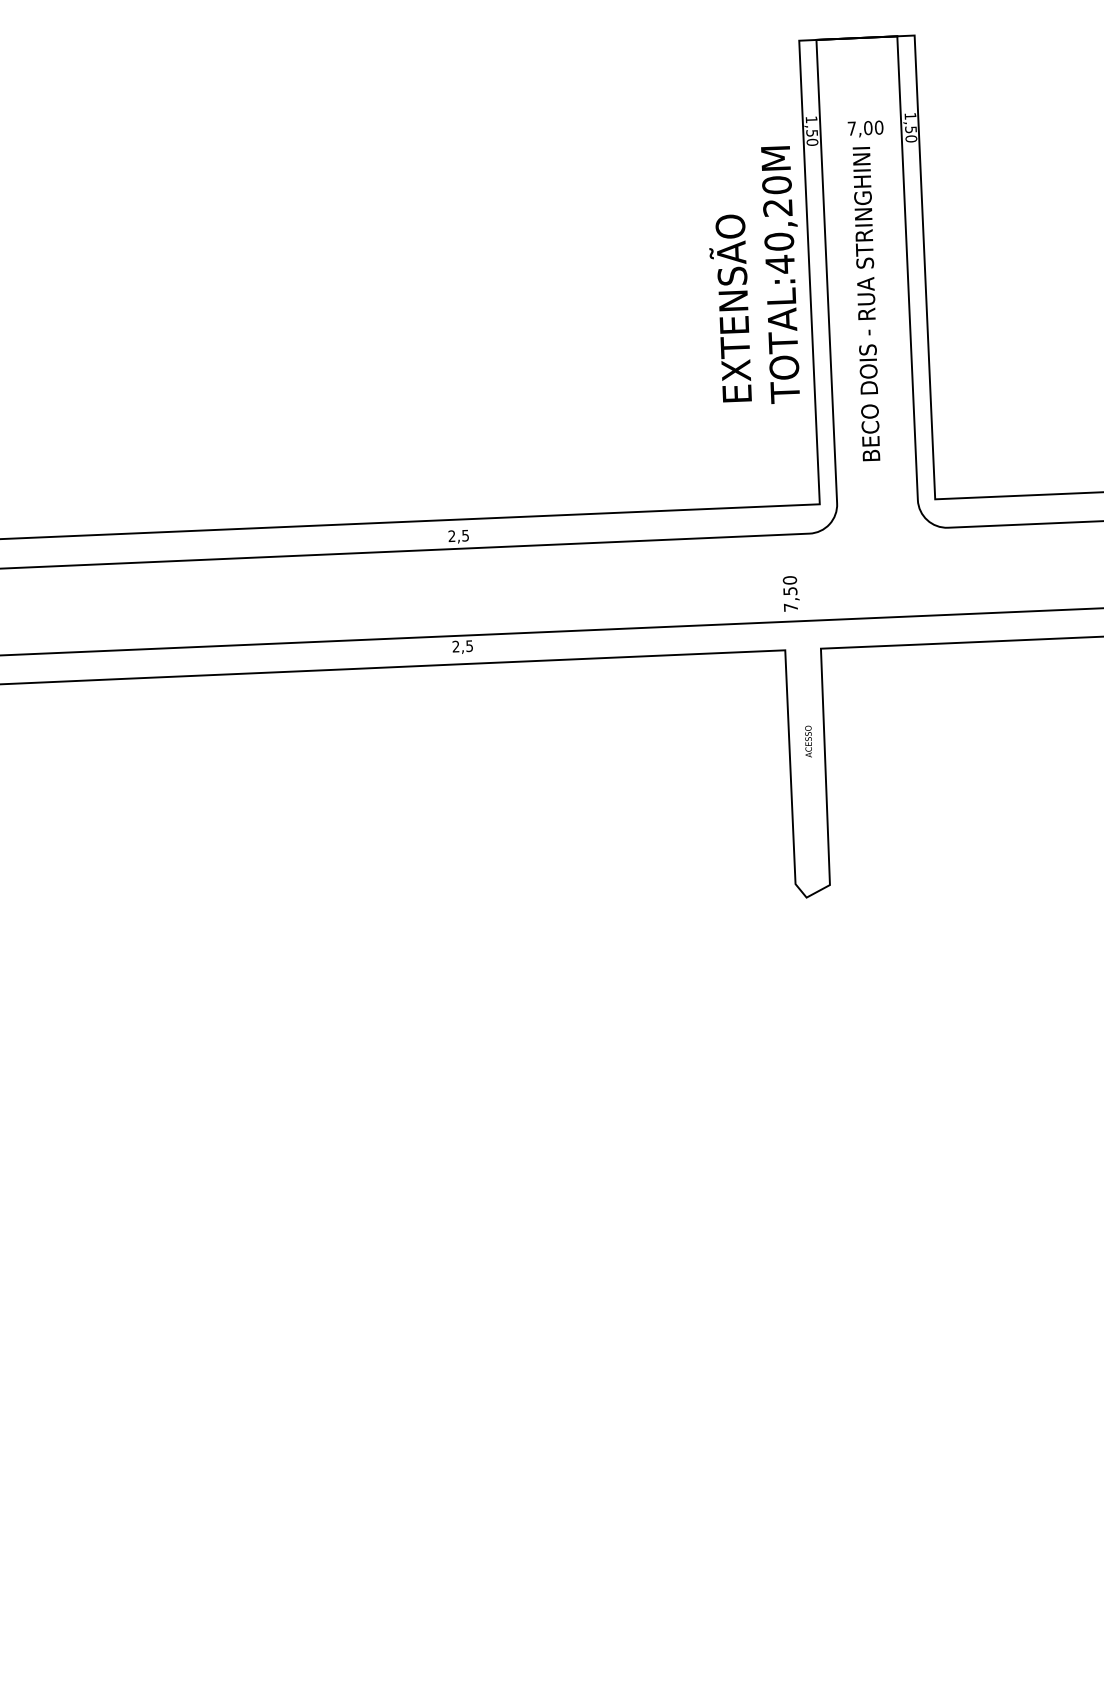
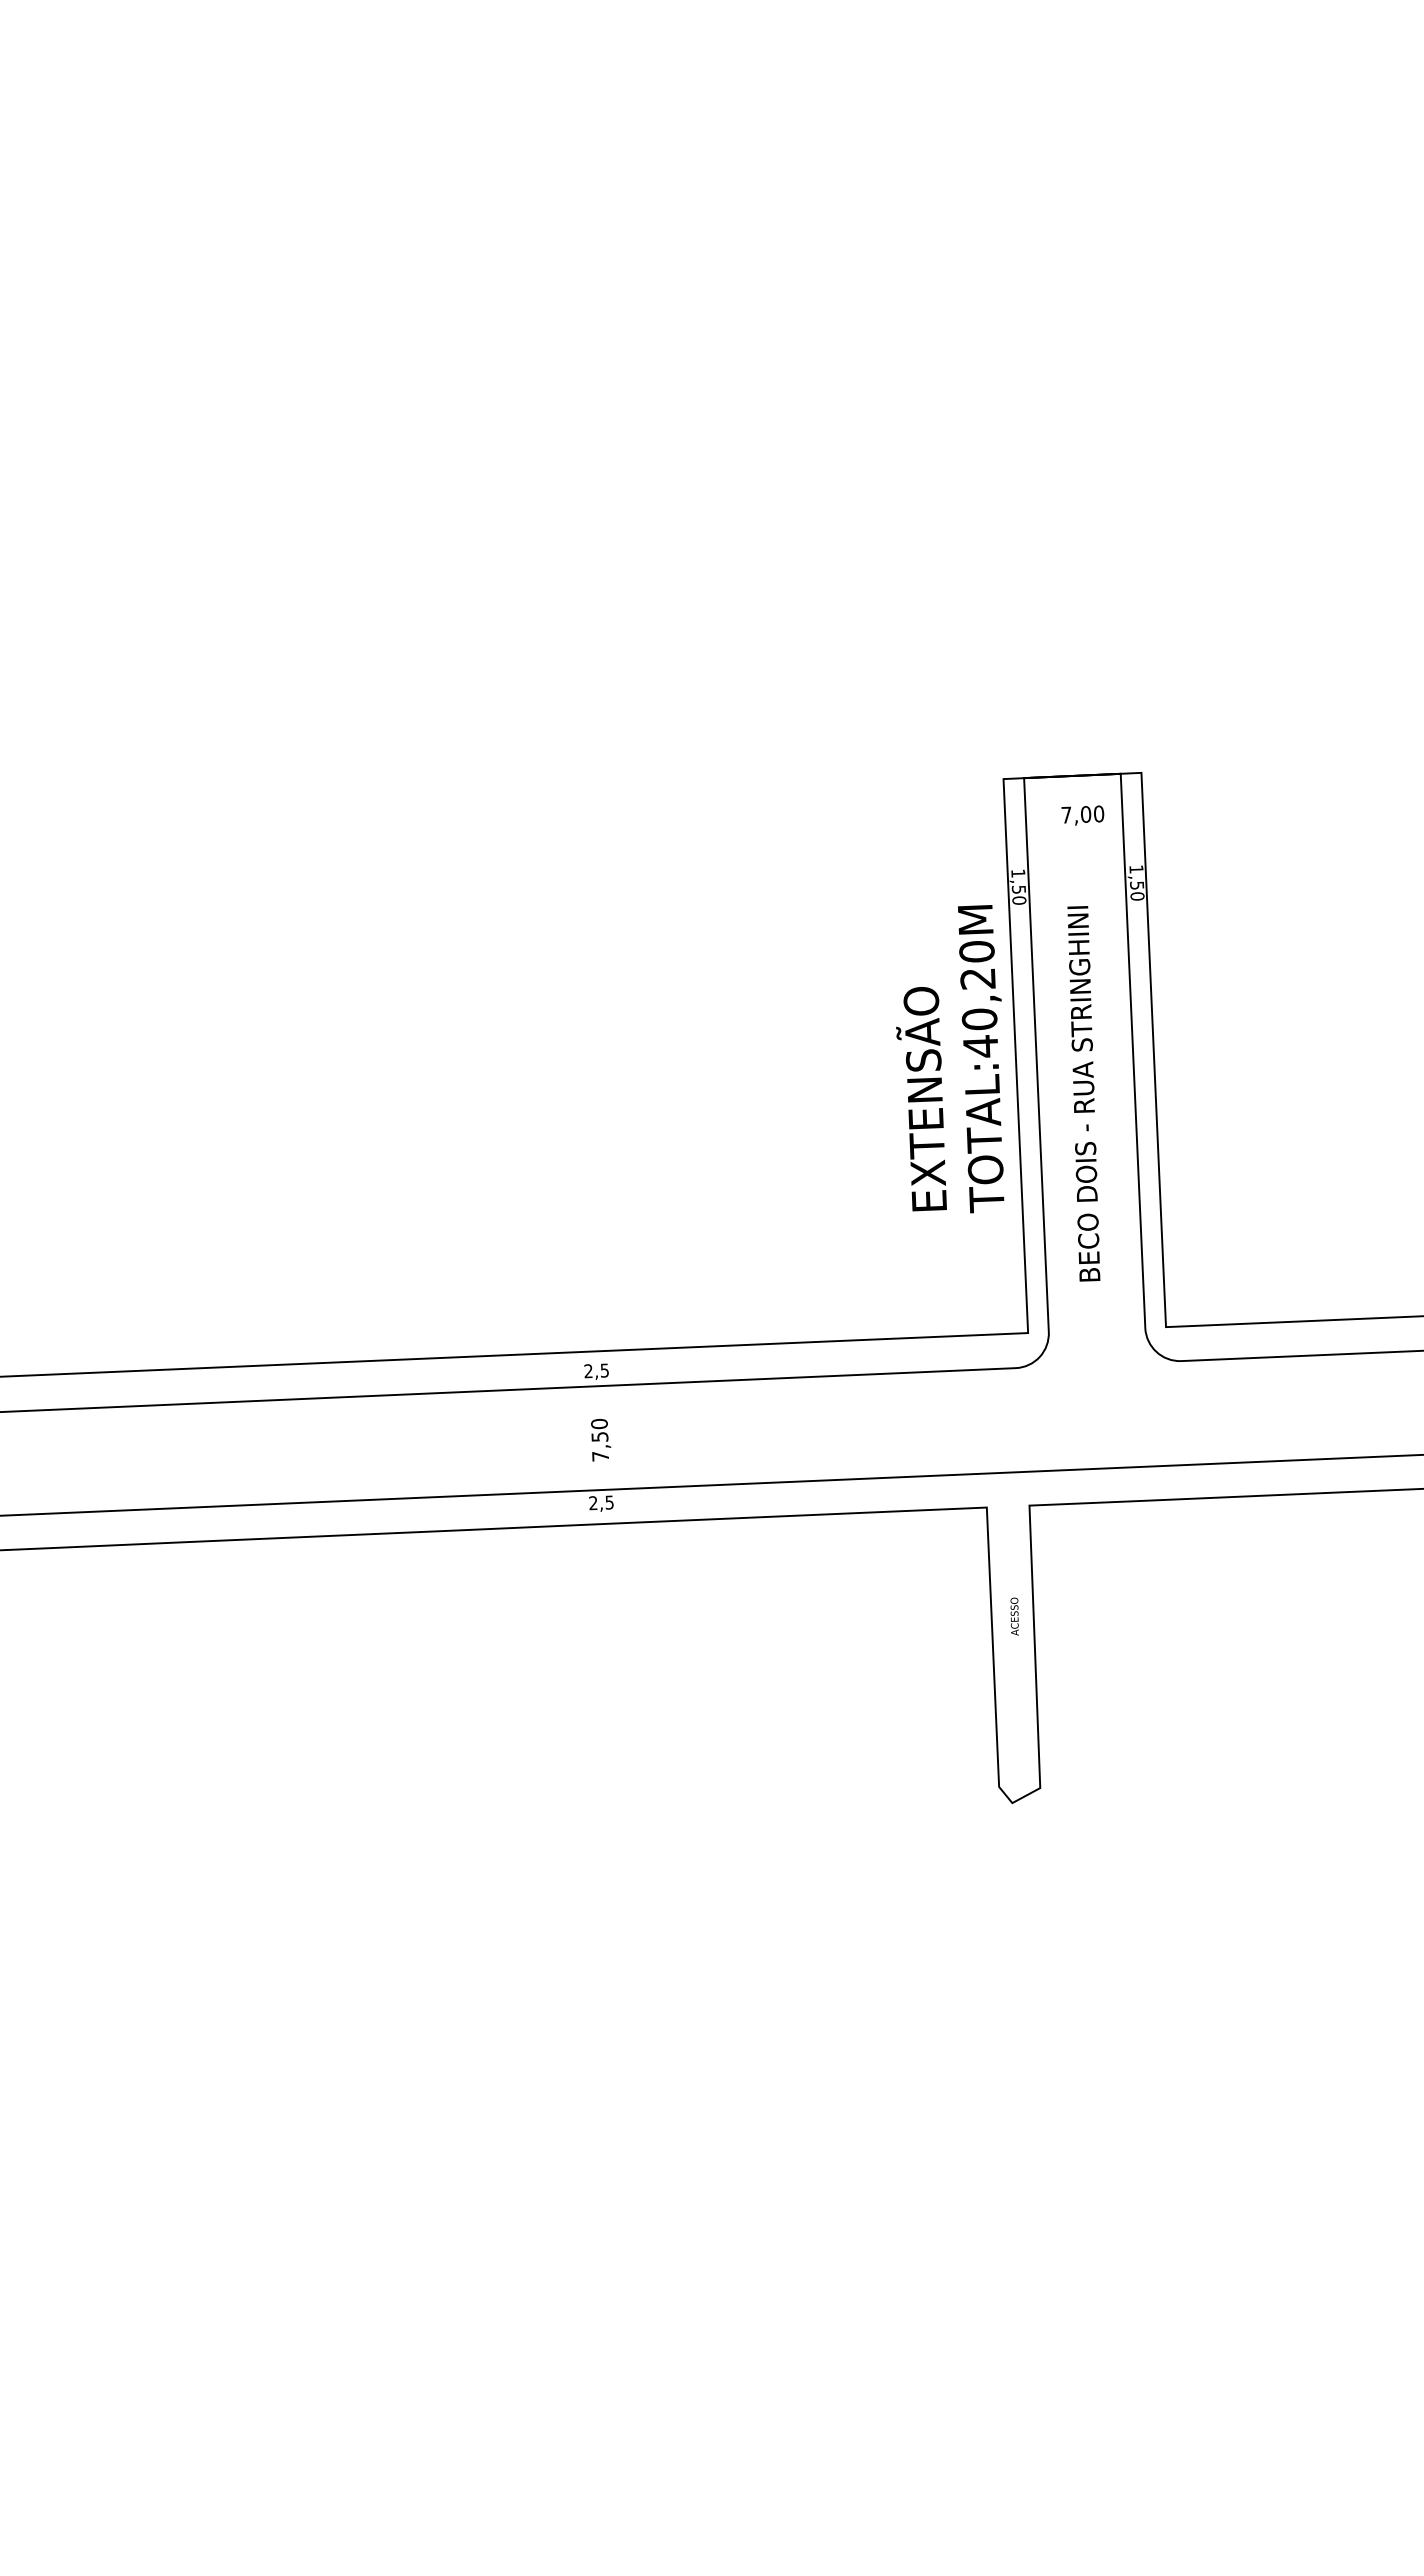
text: (865, 128) -> (1082, 815), moved
text: (791, 593) -> (601, 1439), moved

